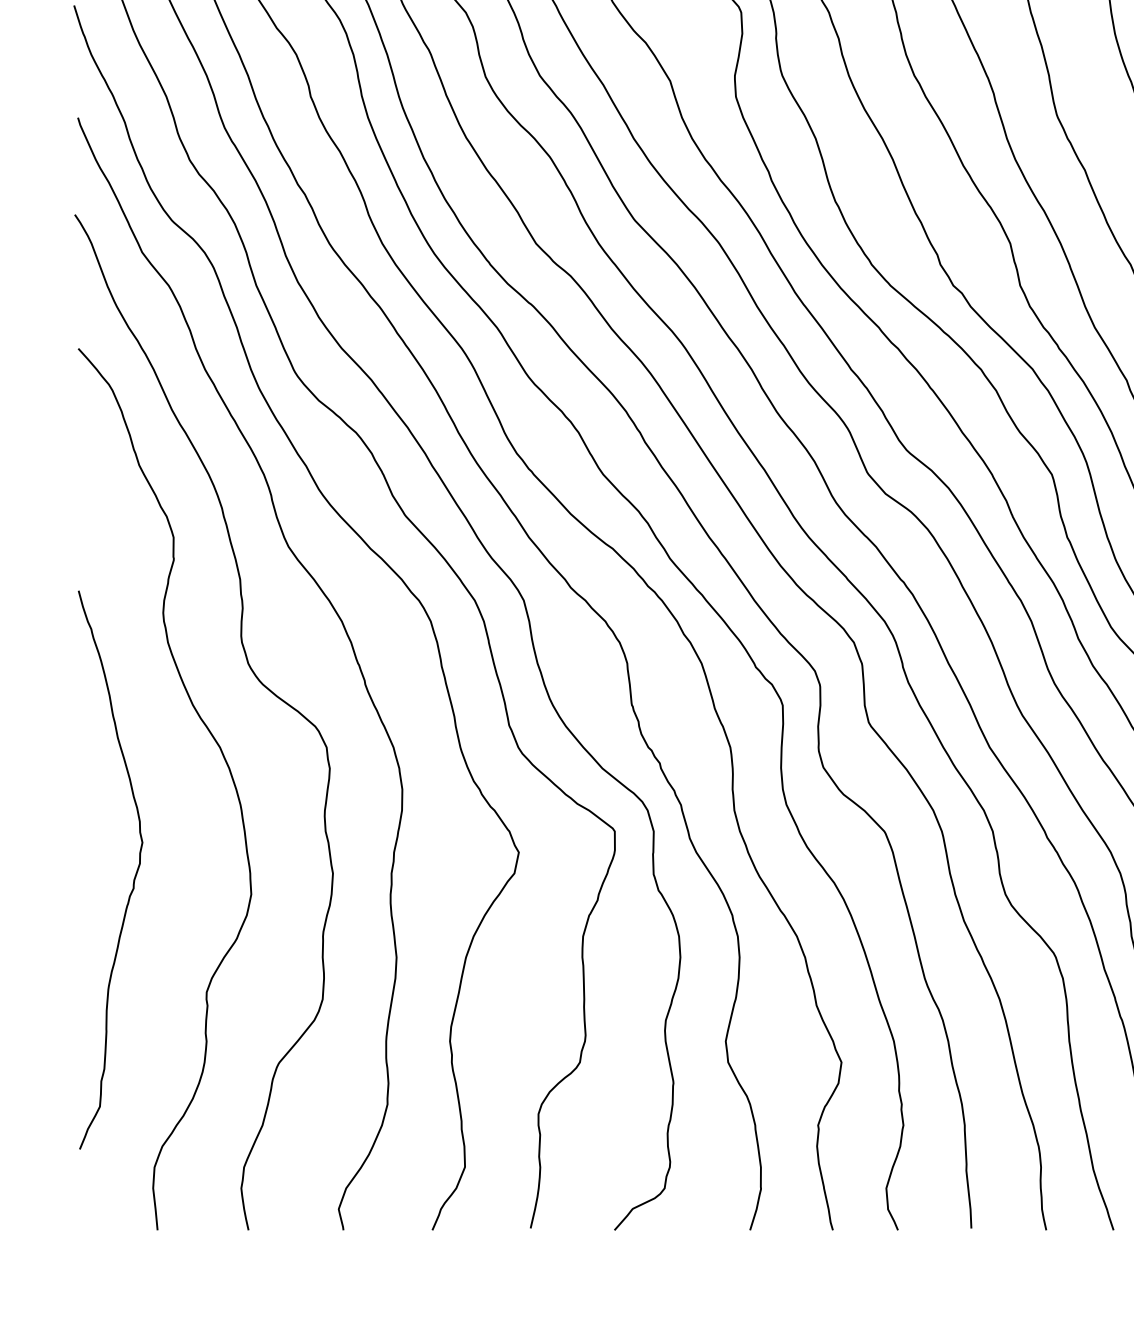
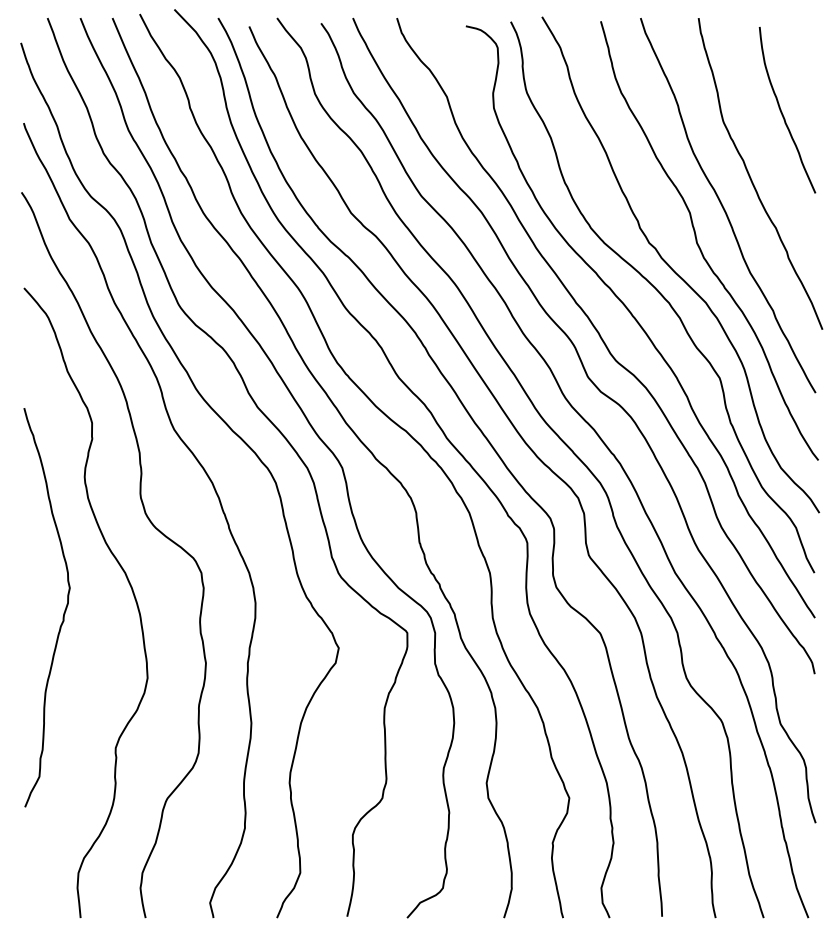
curve: (133, 876) -> (63, 612), moved

